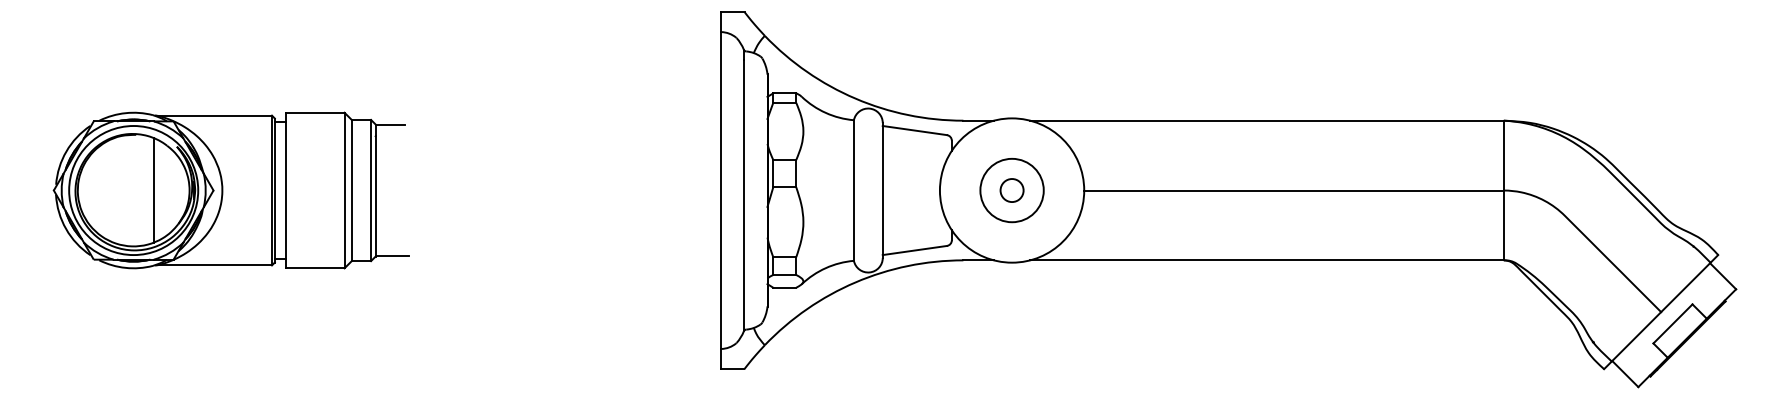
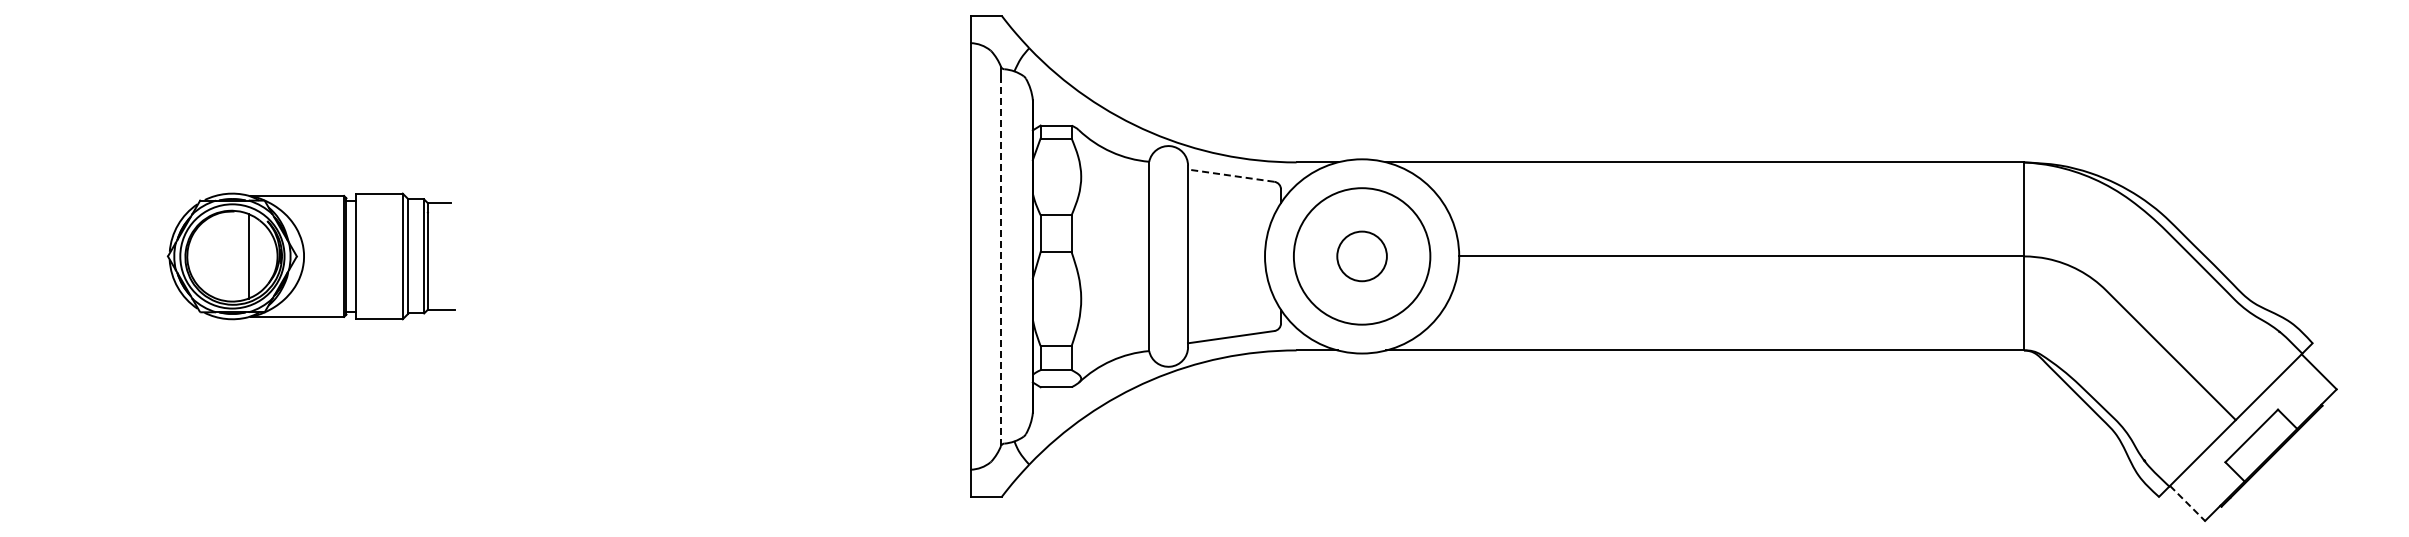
line: (915, 130) -> (1231, 175), solid -> dashed
circle: (1011, 189) -> (1361, 255), size x1.6
part: (231, 190) -> (311, 256), size x0.6
circle: (1011, 190) -> (1361, 256), size x1.6
line: (743, 195) -> (1000, 263), solid -> dashed
line: (1625, 374) -> (2187, 503), solid -> dashed

